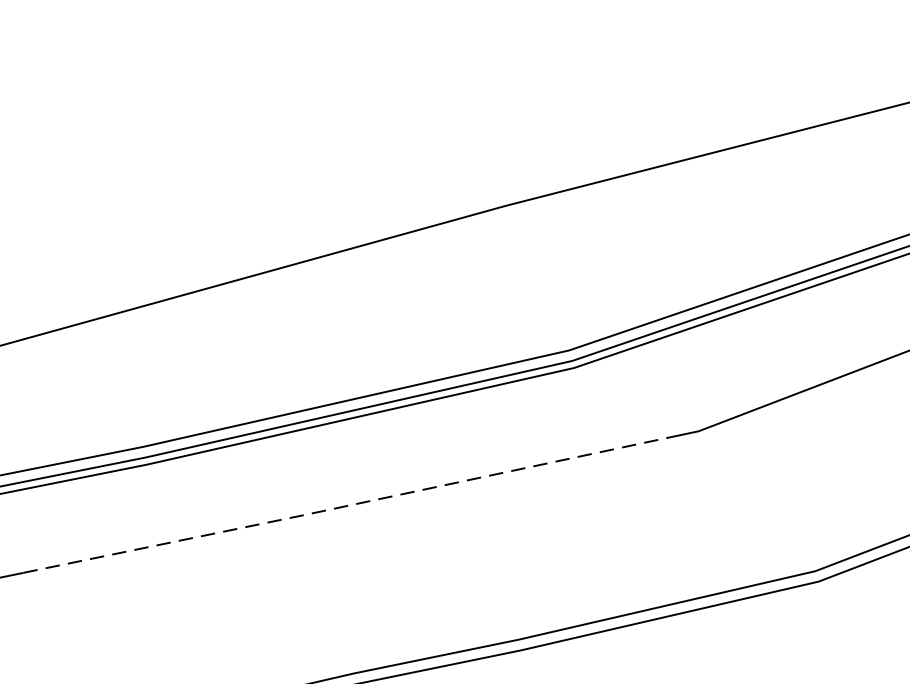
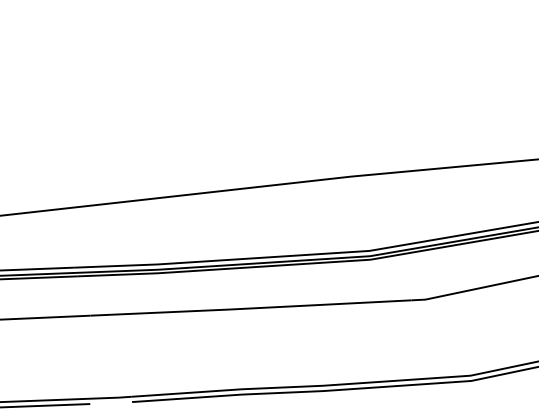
line: (348, 505) -> (251, 308), dashed -> solid

